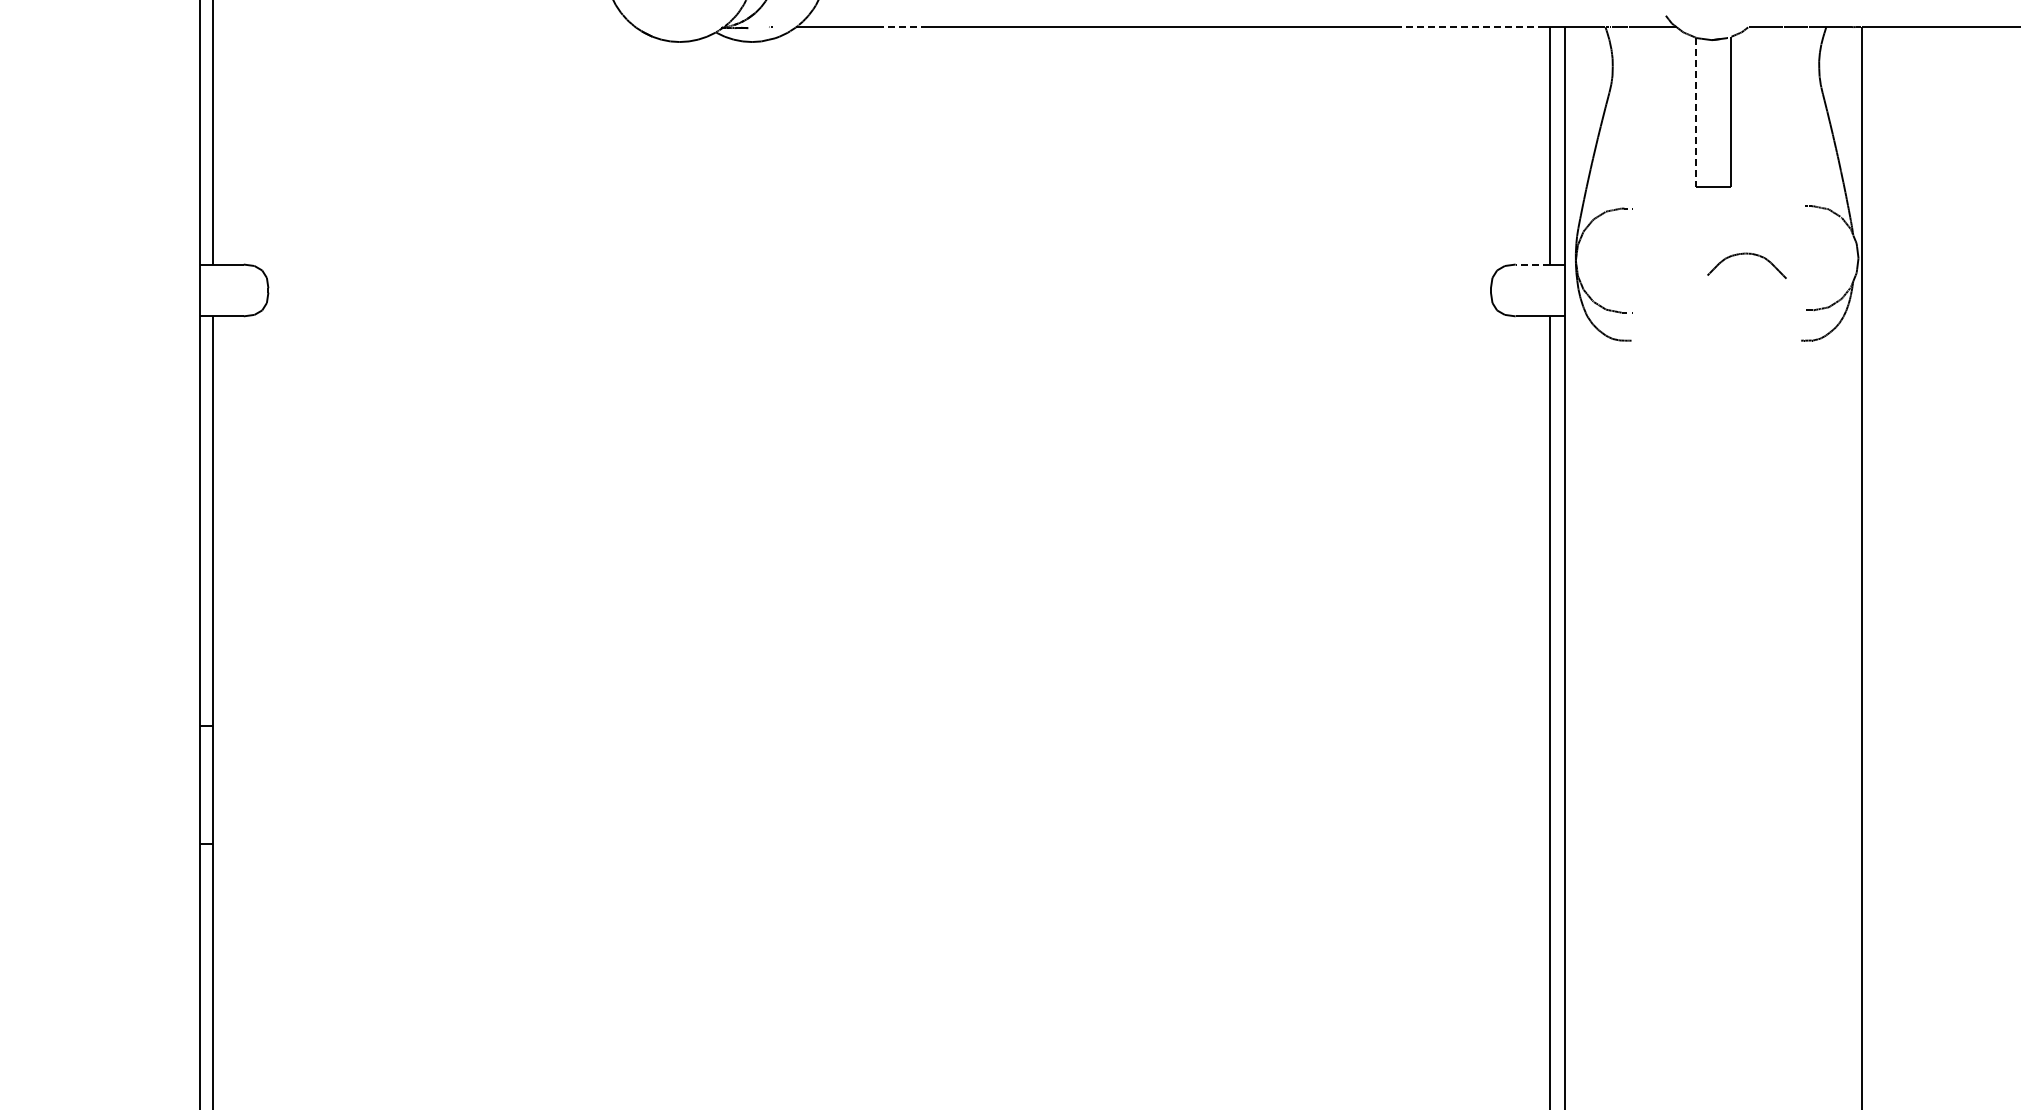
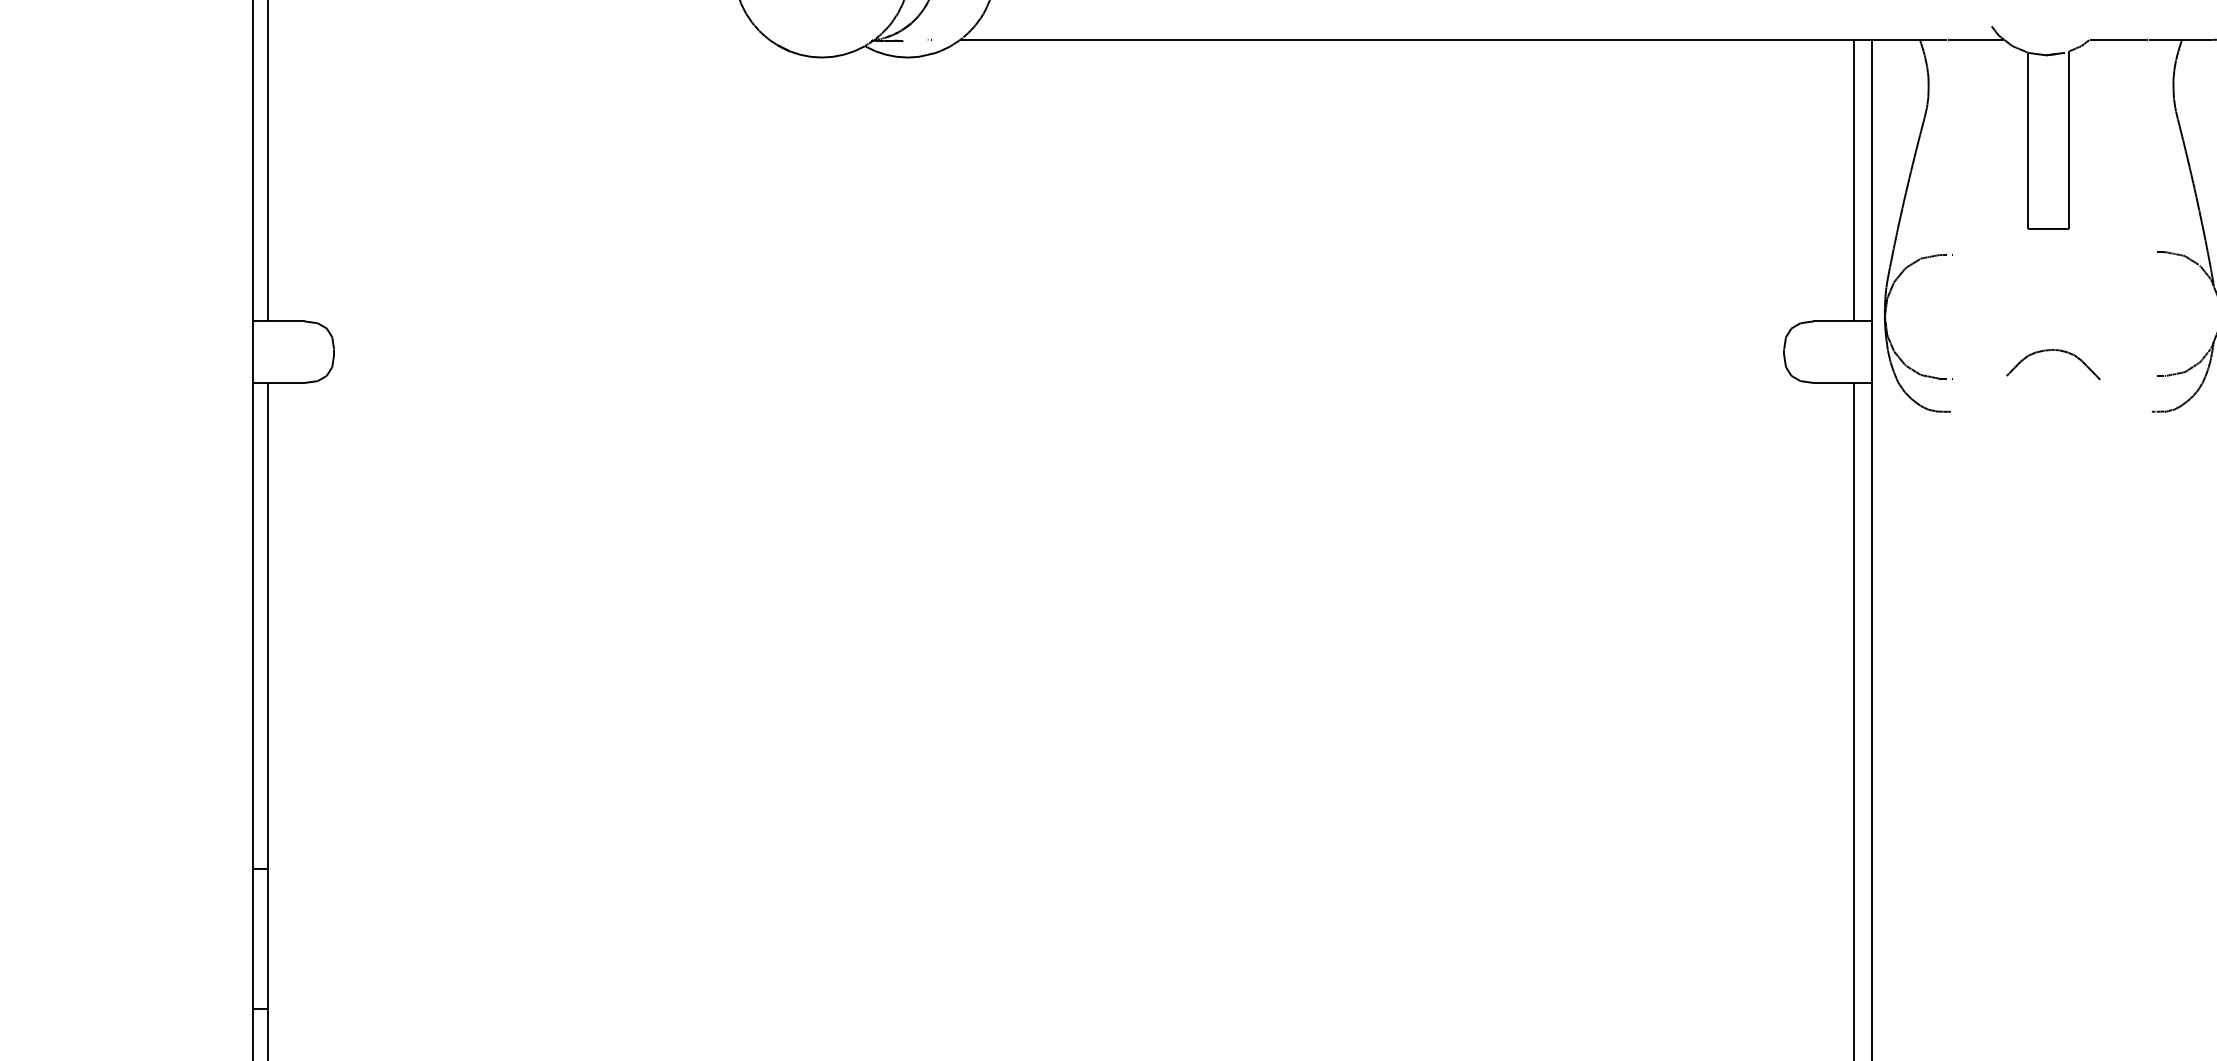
line: (904, 27) -> (1088, 40), dashed -> solid
line: (1467, 27) -> (1756, 40), dashed -> solid
line: (1696, 112) -> (2027, 141), dashed -> solid
part: (1746, 254) -> (2052, 351), moved
line: (1532, 264) -> (1833, 321), dashed -> solid

